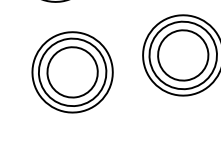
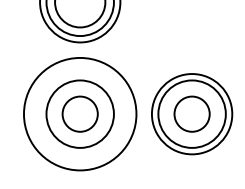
circle: (182, 55) -> (191, 114), size x0.7
circle: (72, 72) -> (80, 114), size x0.7
circle: (72, 72) -> (80, 114), size x1.4

